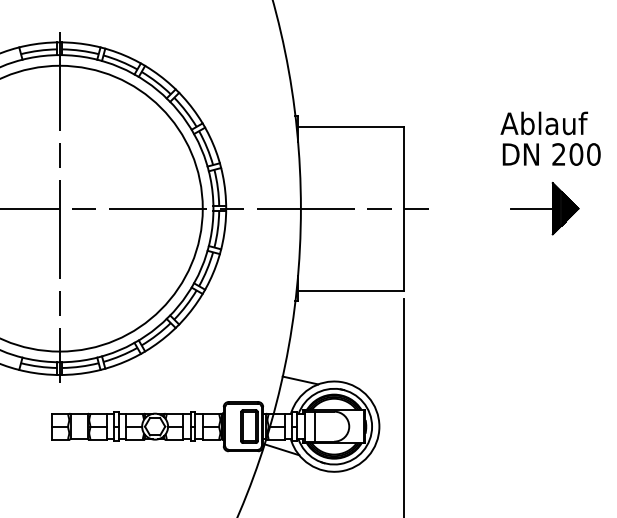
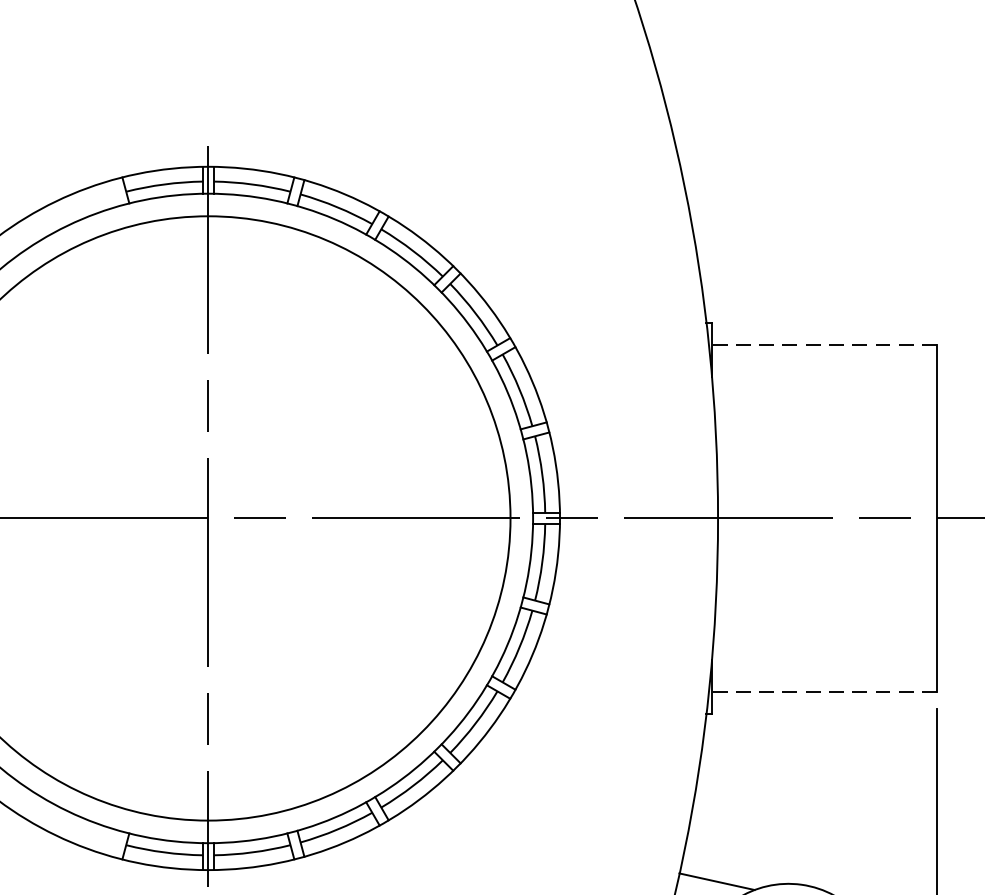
line: (350, 126) -> (822, 344), solid -> dashed
line: (350, 290) -> (822, 691), solid -> dashed

